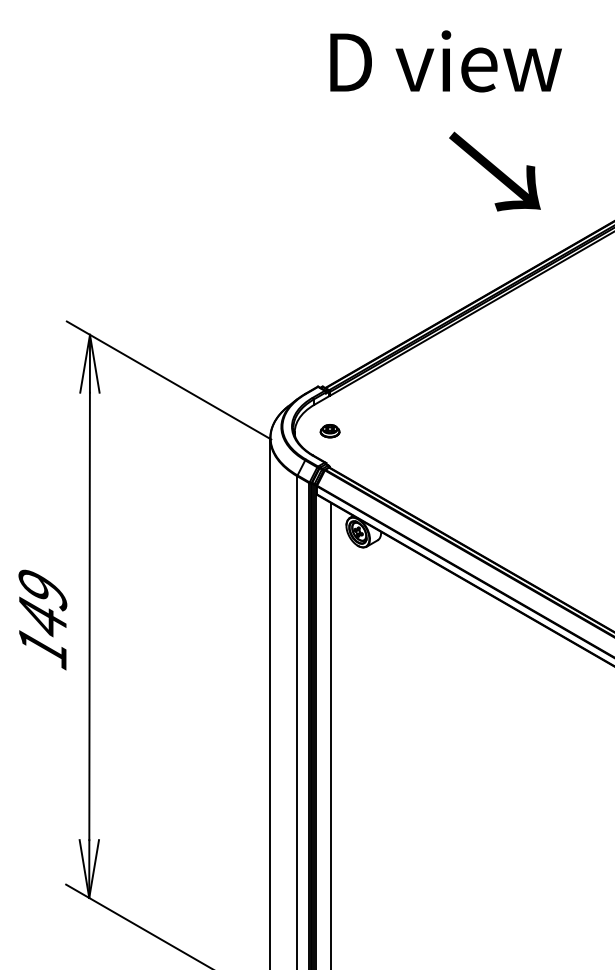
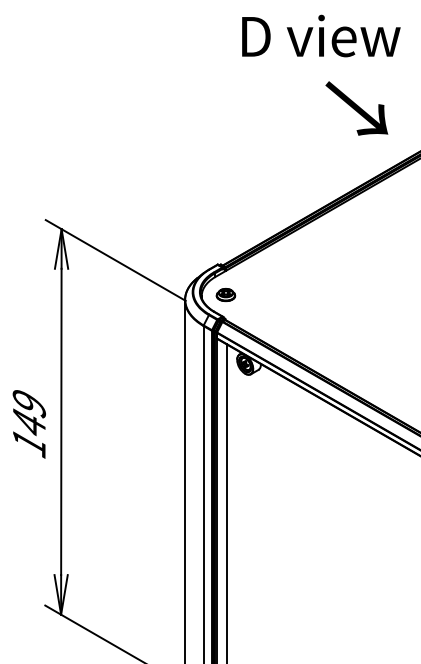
text: (446, 60) -> (321, 35), moved
text: (494, 171) -> (356, 108), moved
part: (329, 431) -> (225, 295), size x1.43

